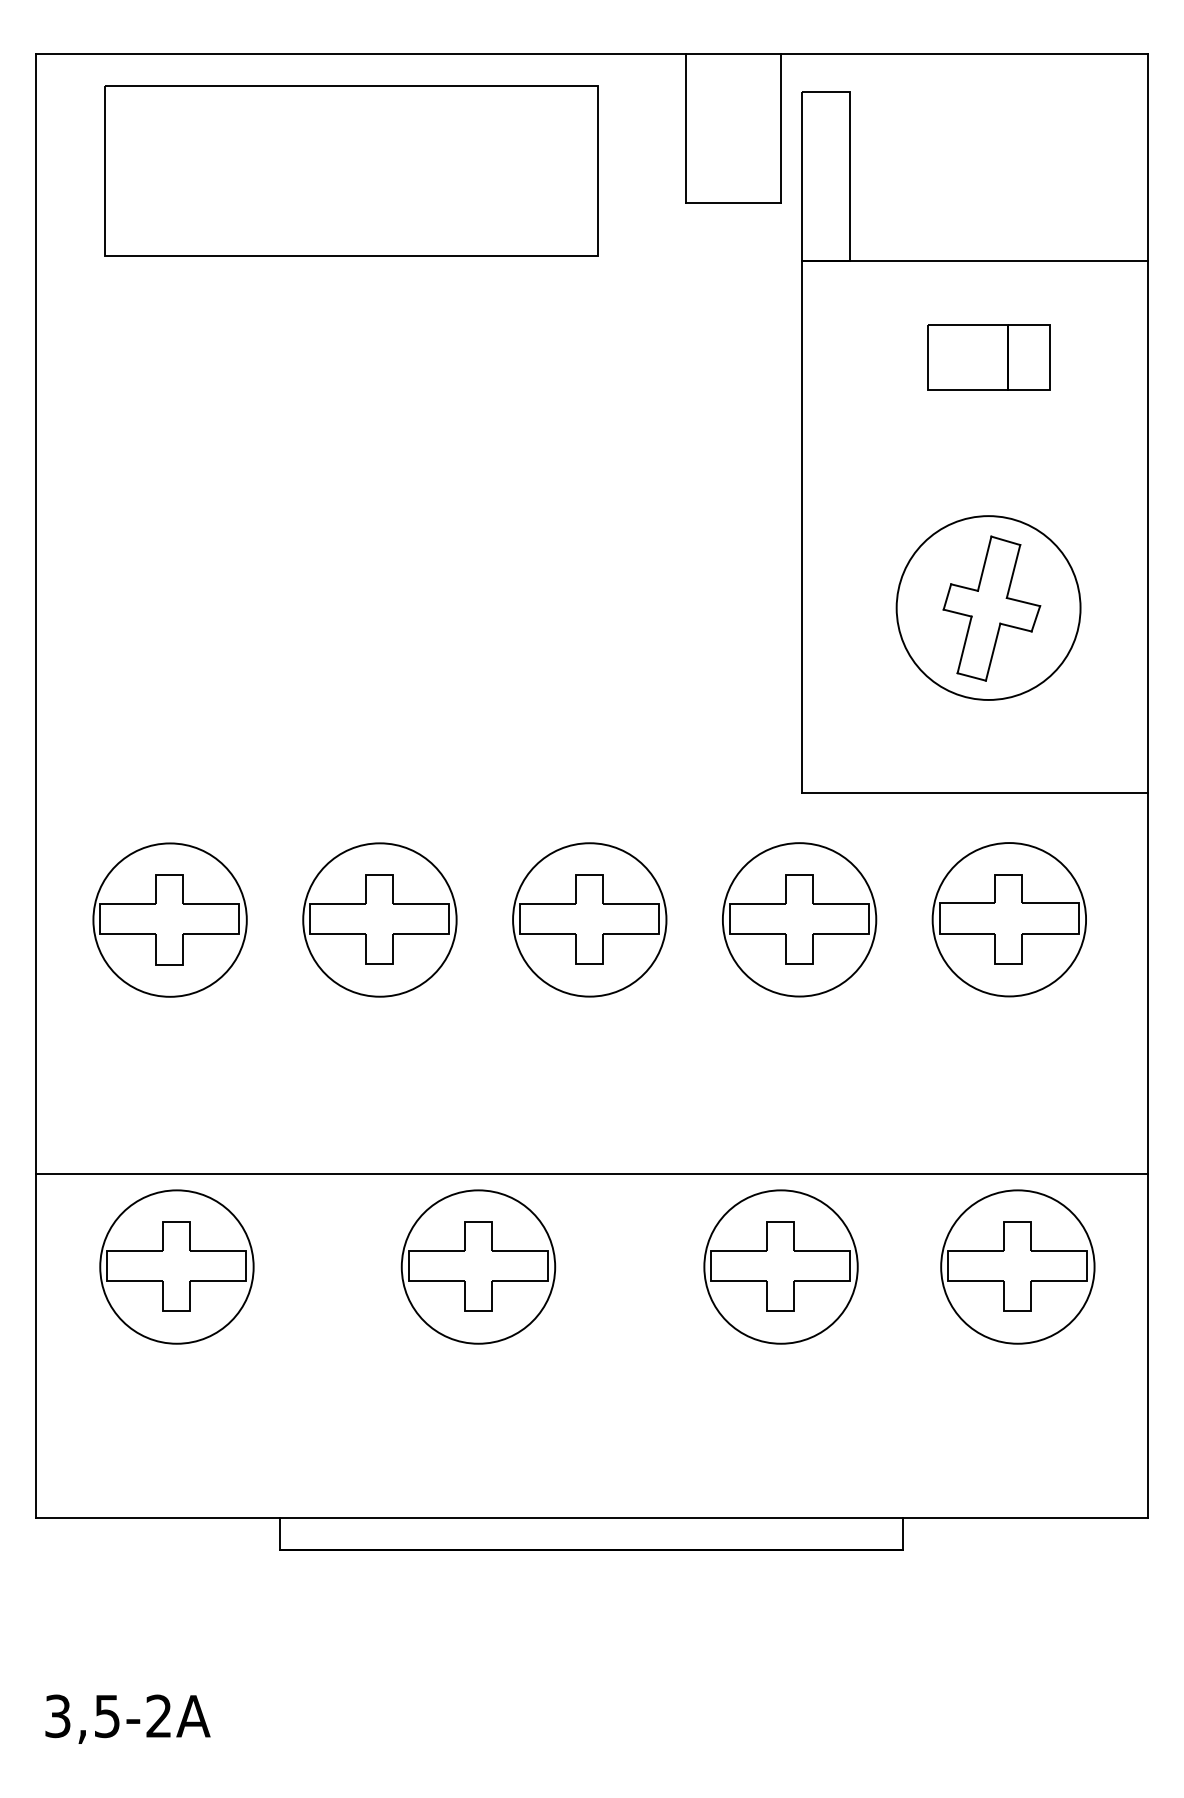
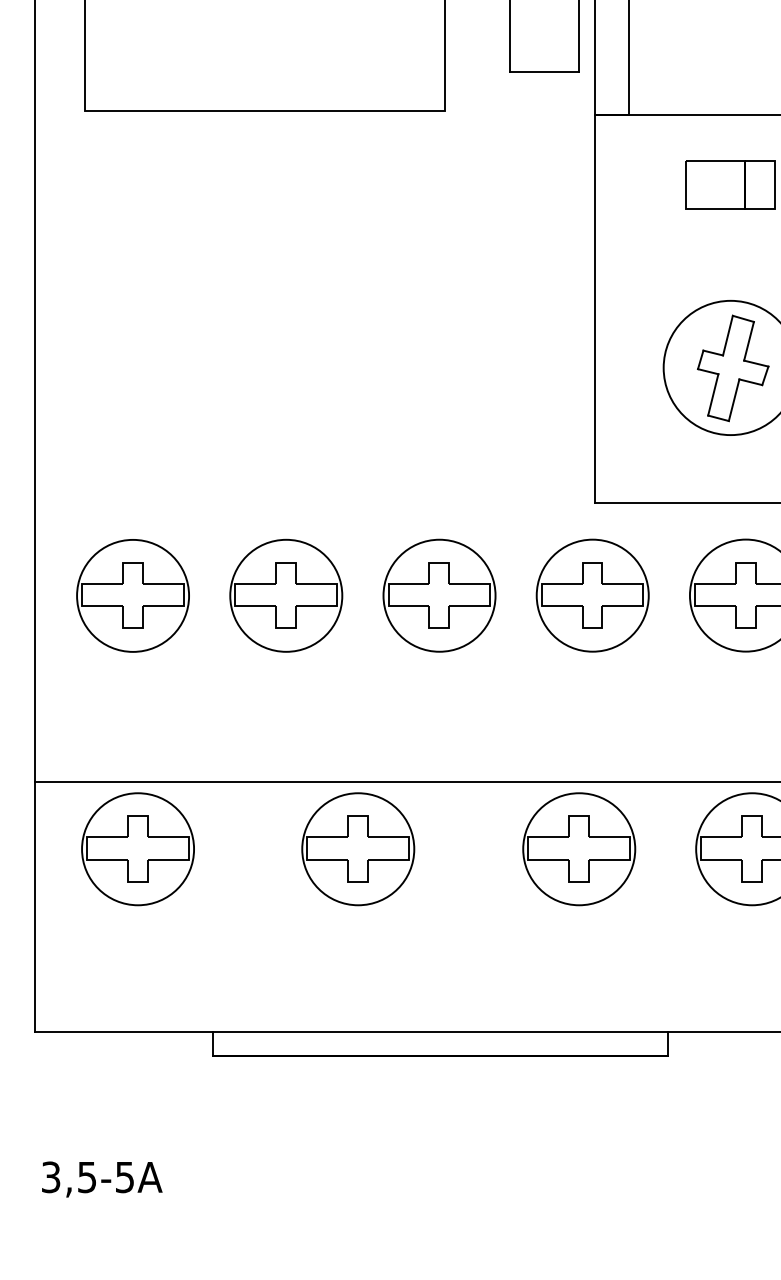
text: (158, 1716) -> (124, 1177), 3,5-2A -> 3,5-5A

